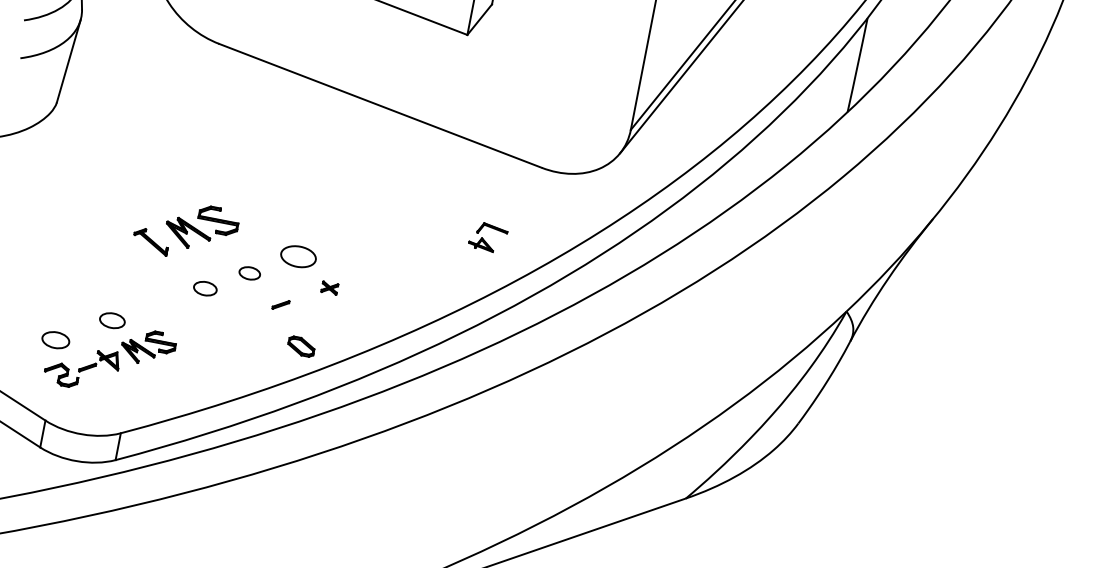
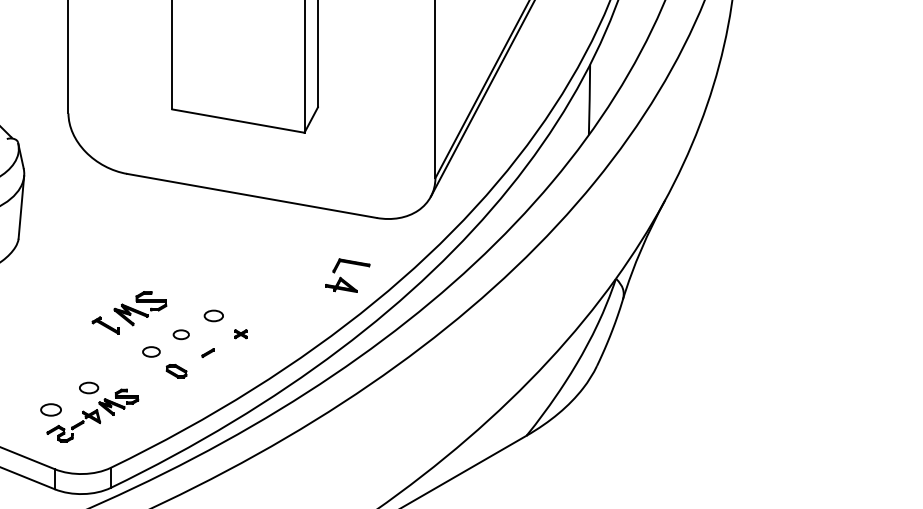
part: (487, 237) -> (347, 275), size x1.67
part: (297, 255) -> (213, 315), size x0.71
part: (301, 346) -> (176, 371), moved

